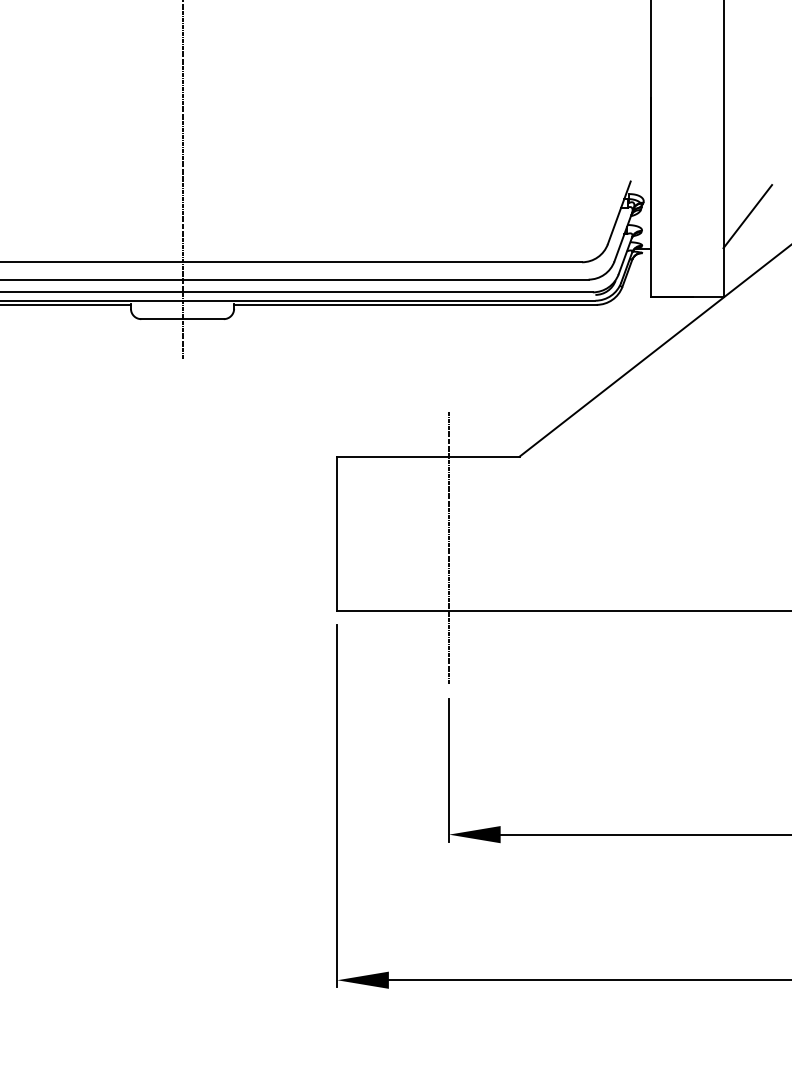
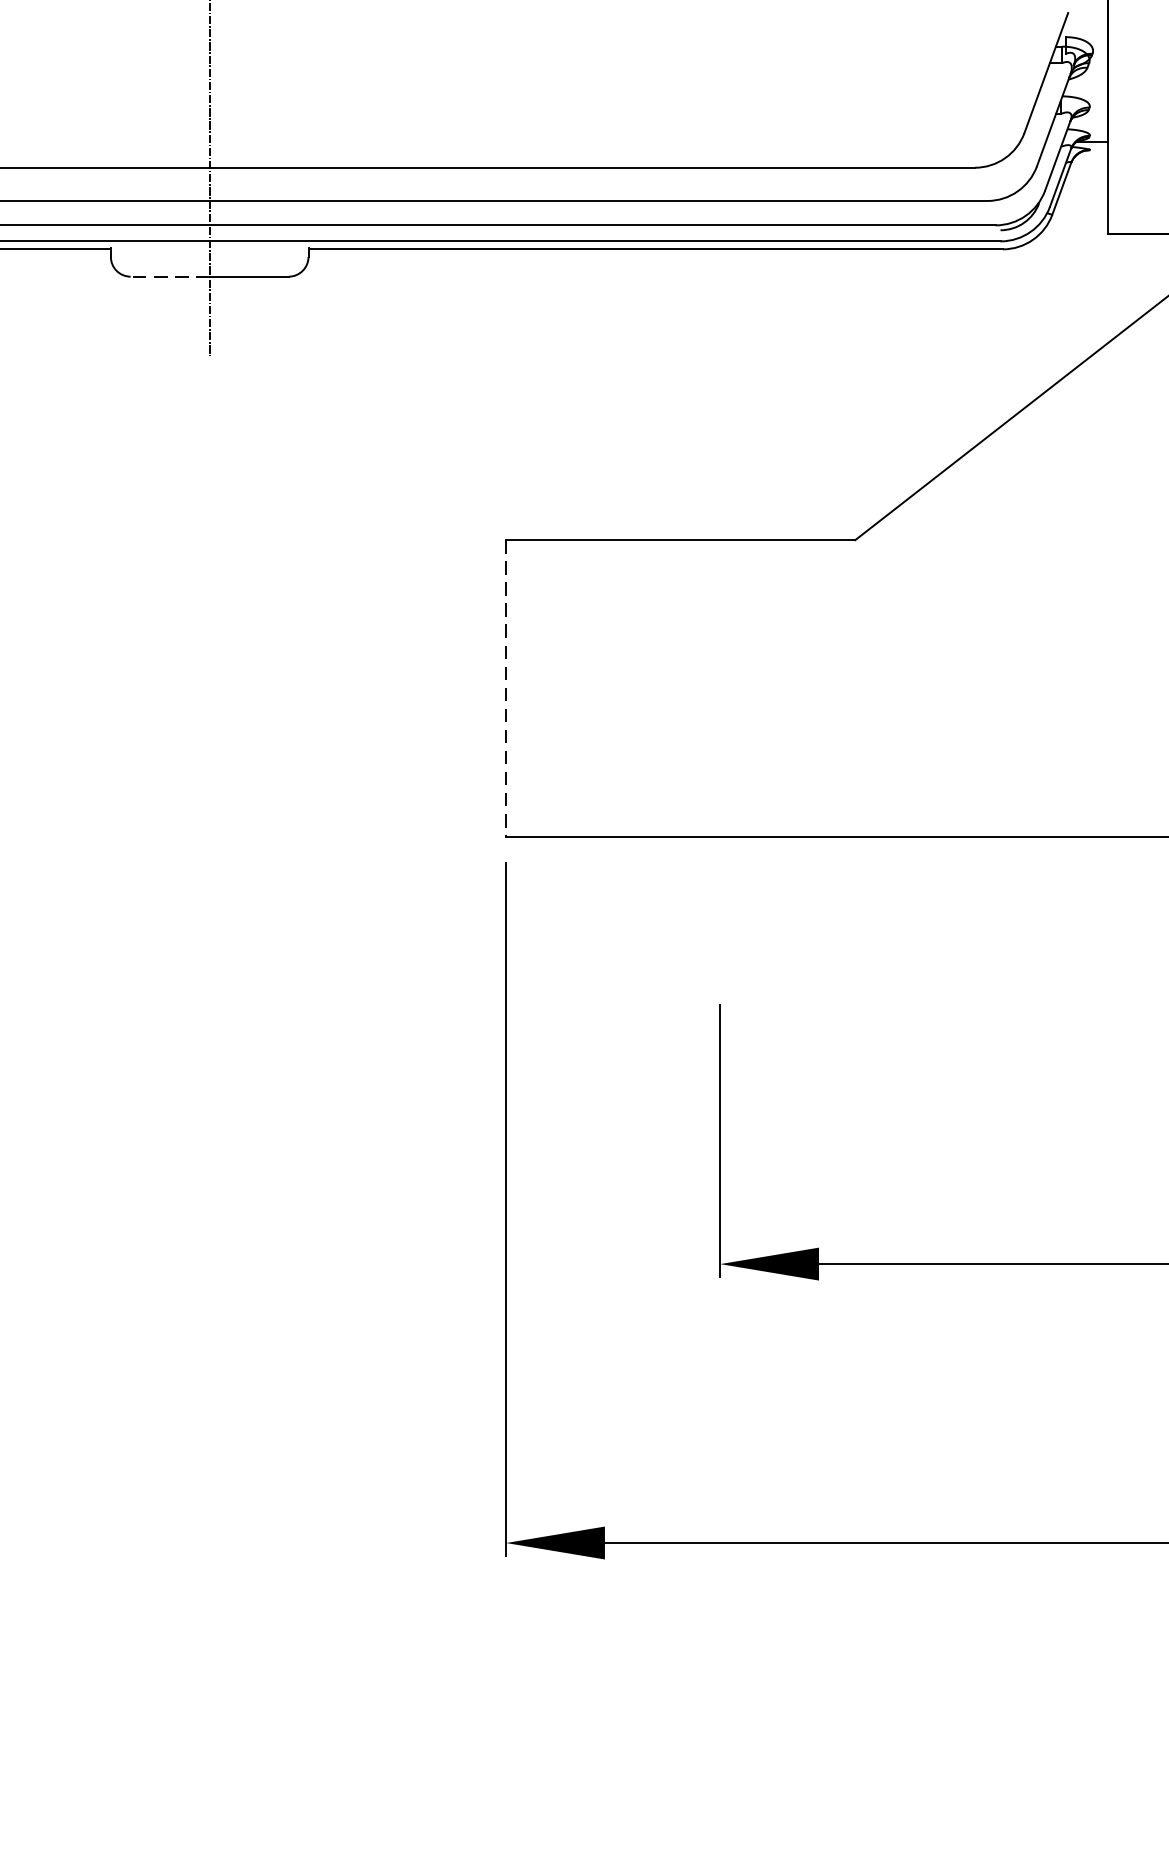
line: (161, 319) -> (169, 277), solid -> dashed
line: (337, 534) -> (506, 689), solid -> dashed
line: (449, 548) -> (721, 715), removed

